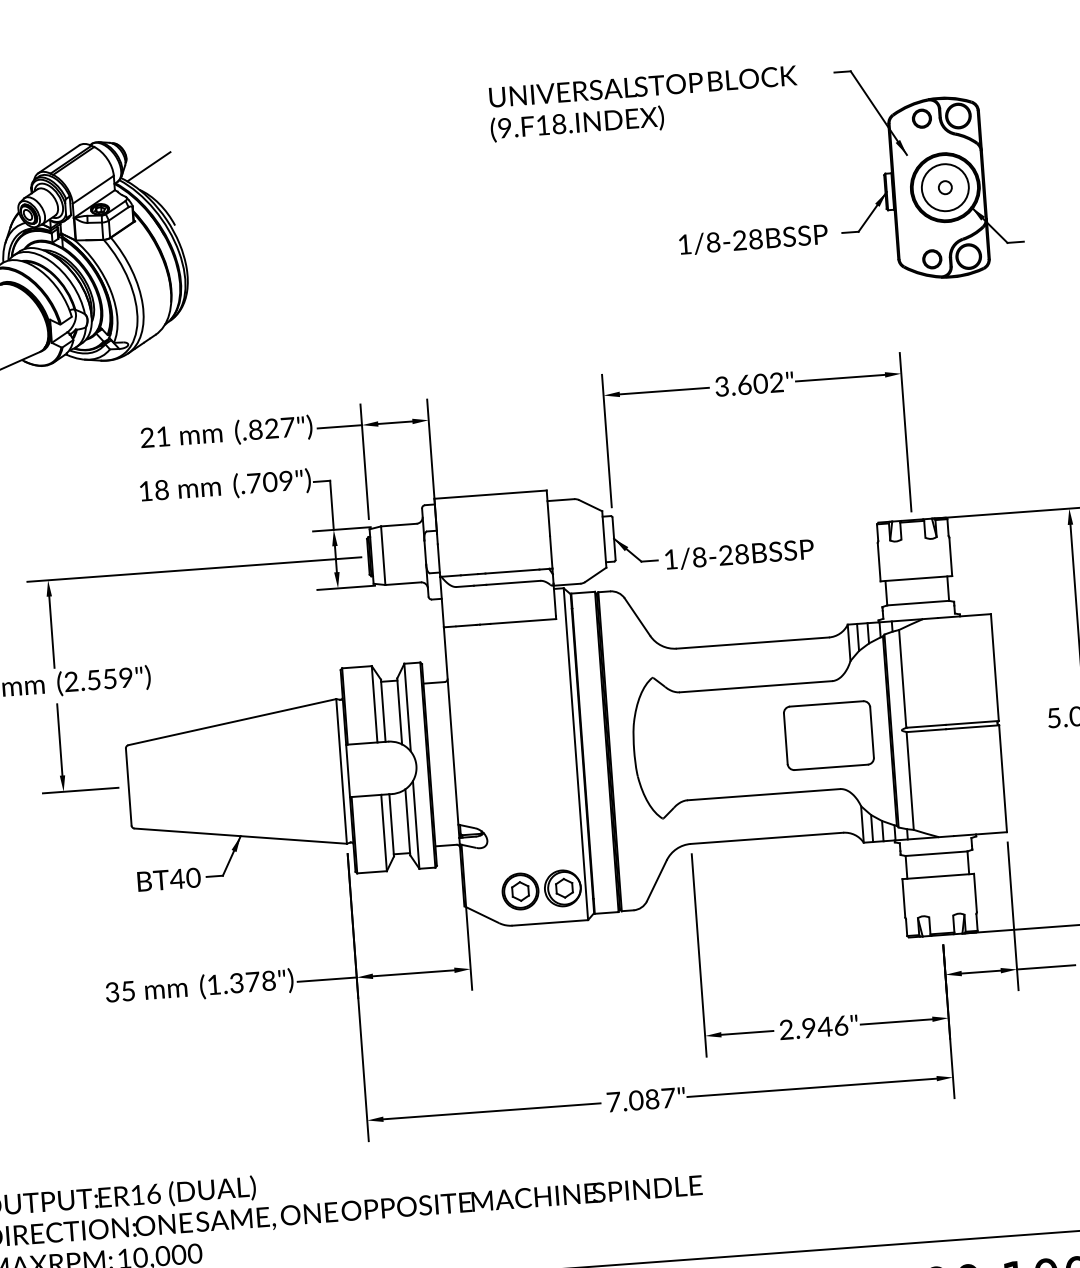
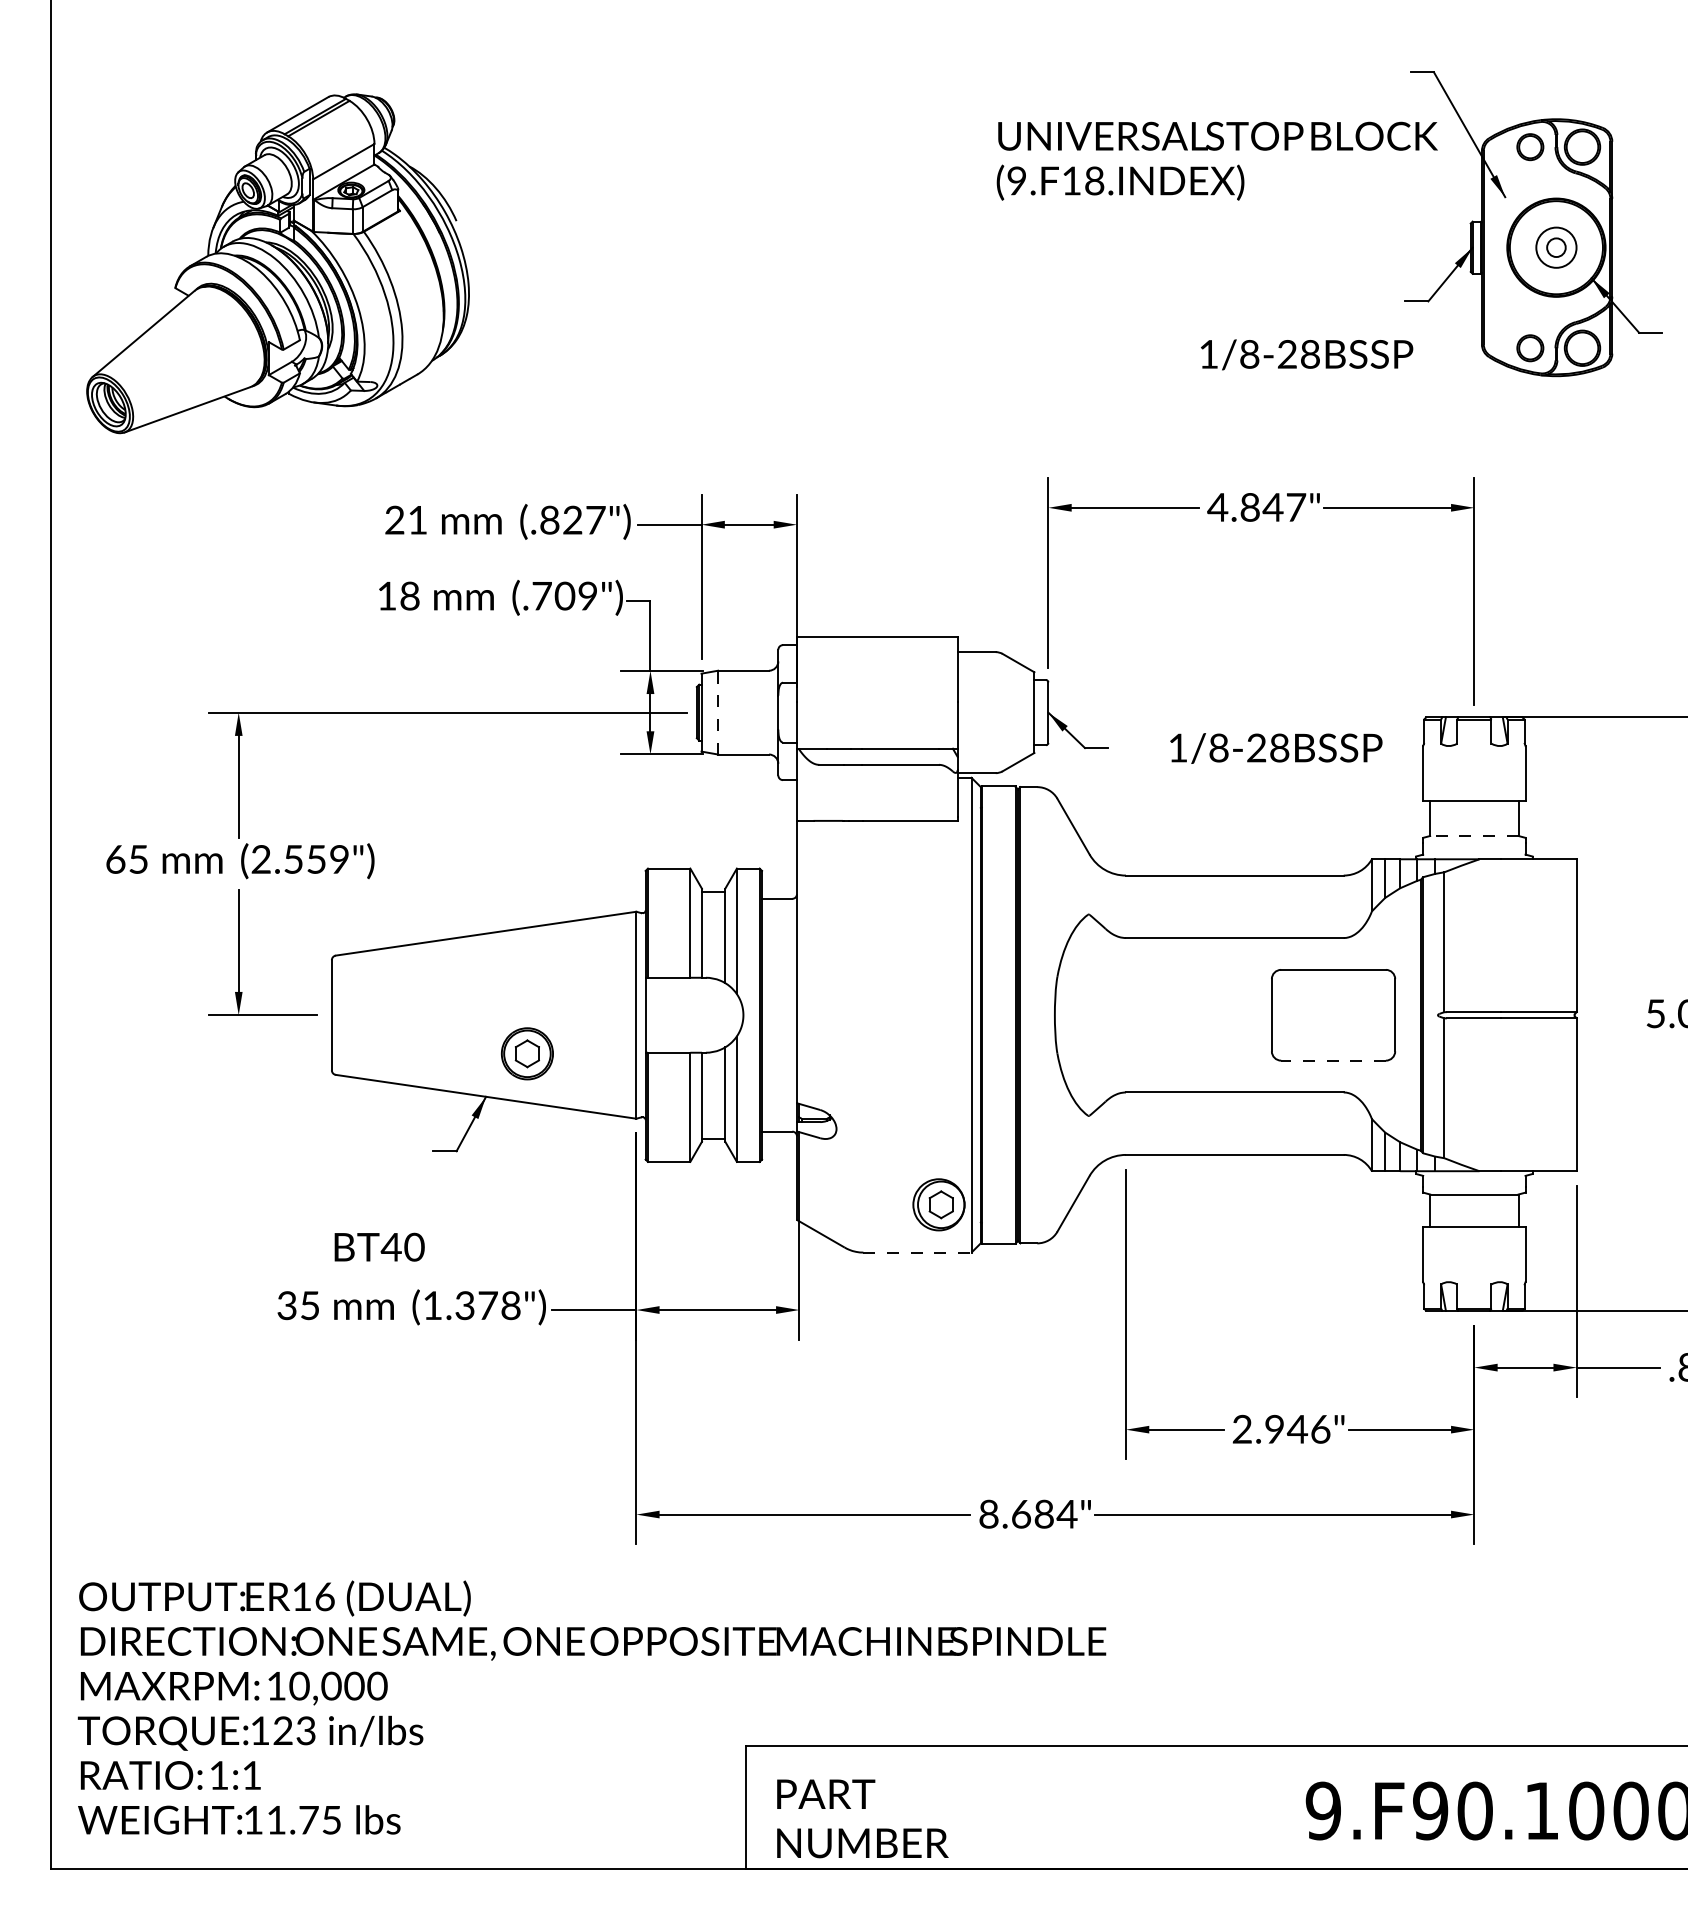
text: (643, 103) -> (1216, 160), moved
line: (148, 166) -> (425, 134), removed
circle: (944, 187) -> (1555, 247), size x0.6
text: (753, 239) -> (1307, 354), moved
text: (749, 384) -> (1256, 507), 3.602" -> 4.847"
text: (739, 554) -> (1276, 748), moved
line: (383, 555) -> (718, 712), solid -> dashed
line: (917, 603) -> (1473, 836), solid -> dashed
line: (831, 767) -> (1333, 1060), solid -> dashed
text: (168, 879) -> (379, 1246), moved
part: (520, 891) -> (527, 1053), moved
line: (550, 922) -> (917, 1252), solid -> dashed
text: (641, 1099) -> (1028, 1513), 7.087" -> 8.684"

